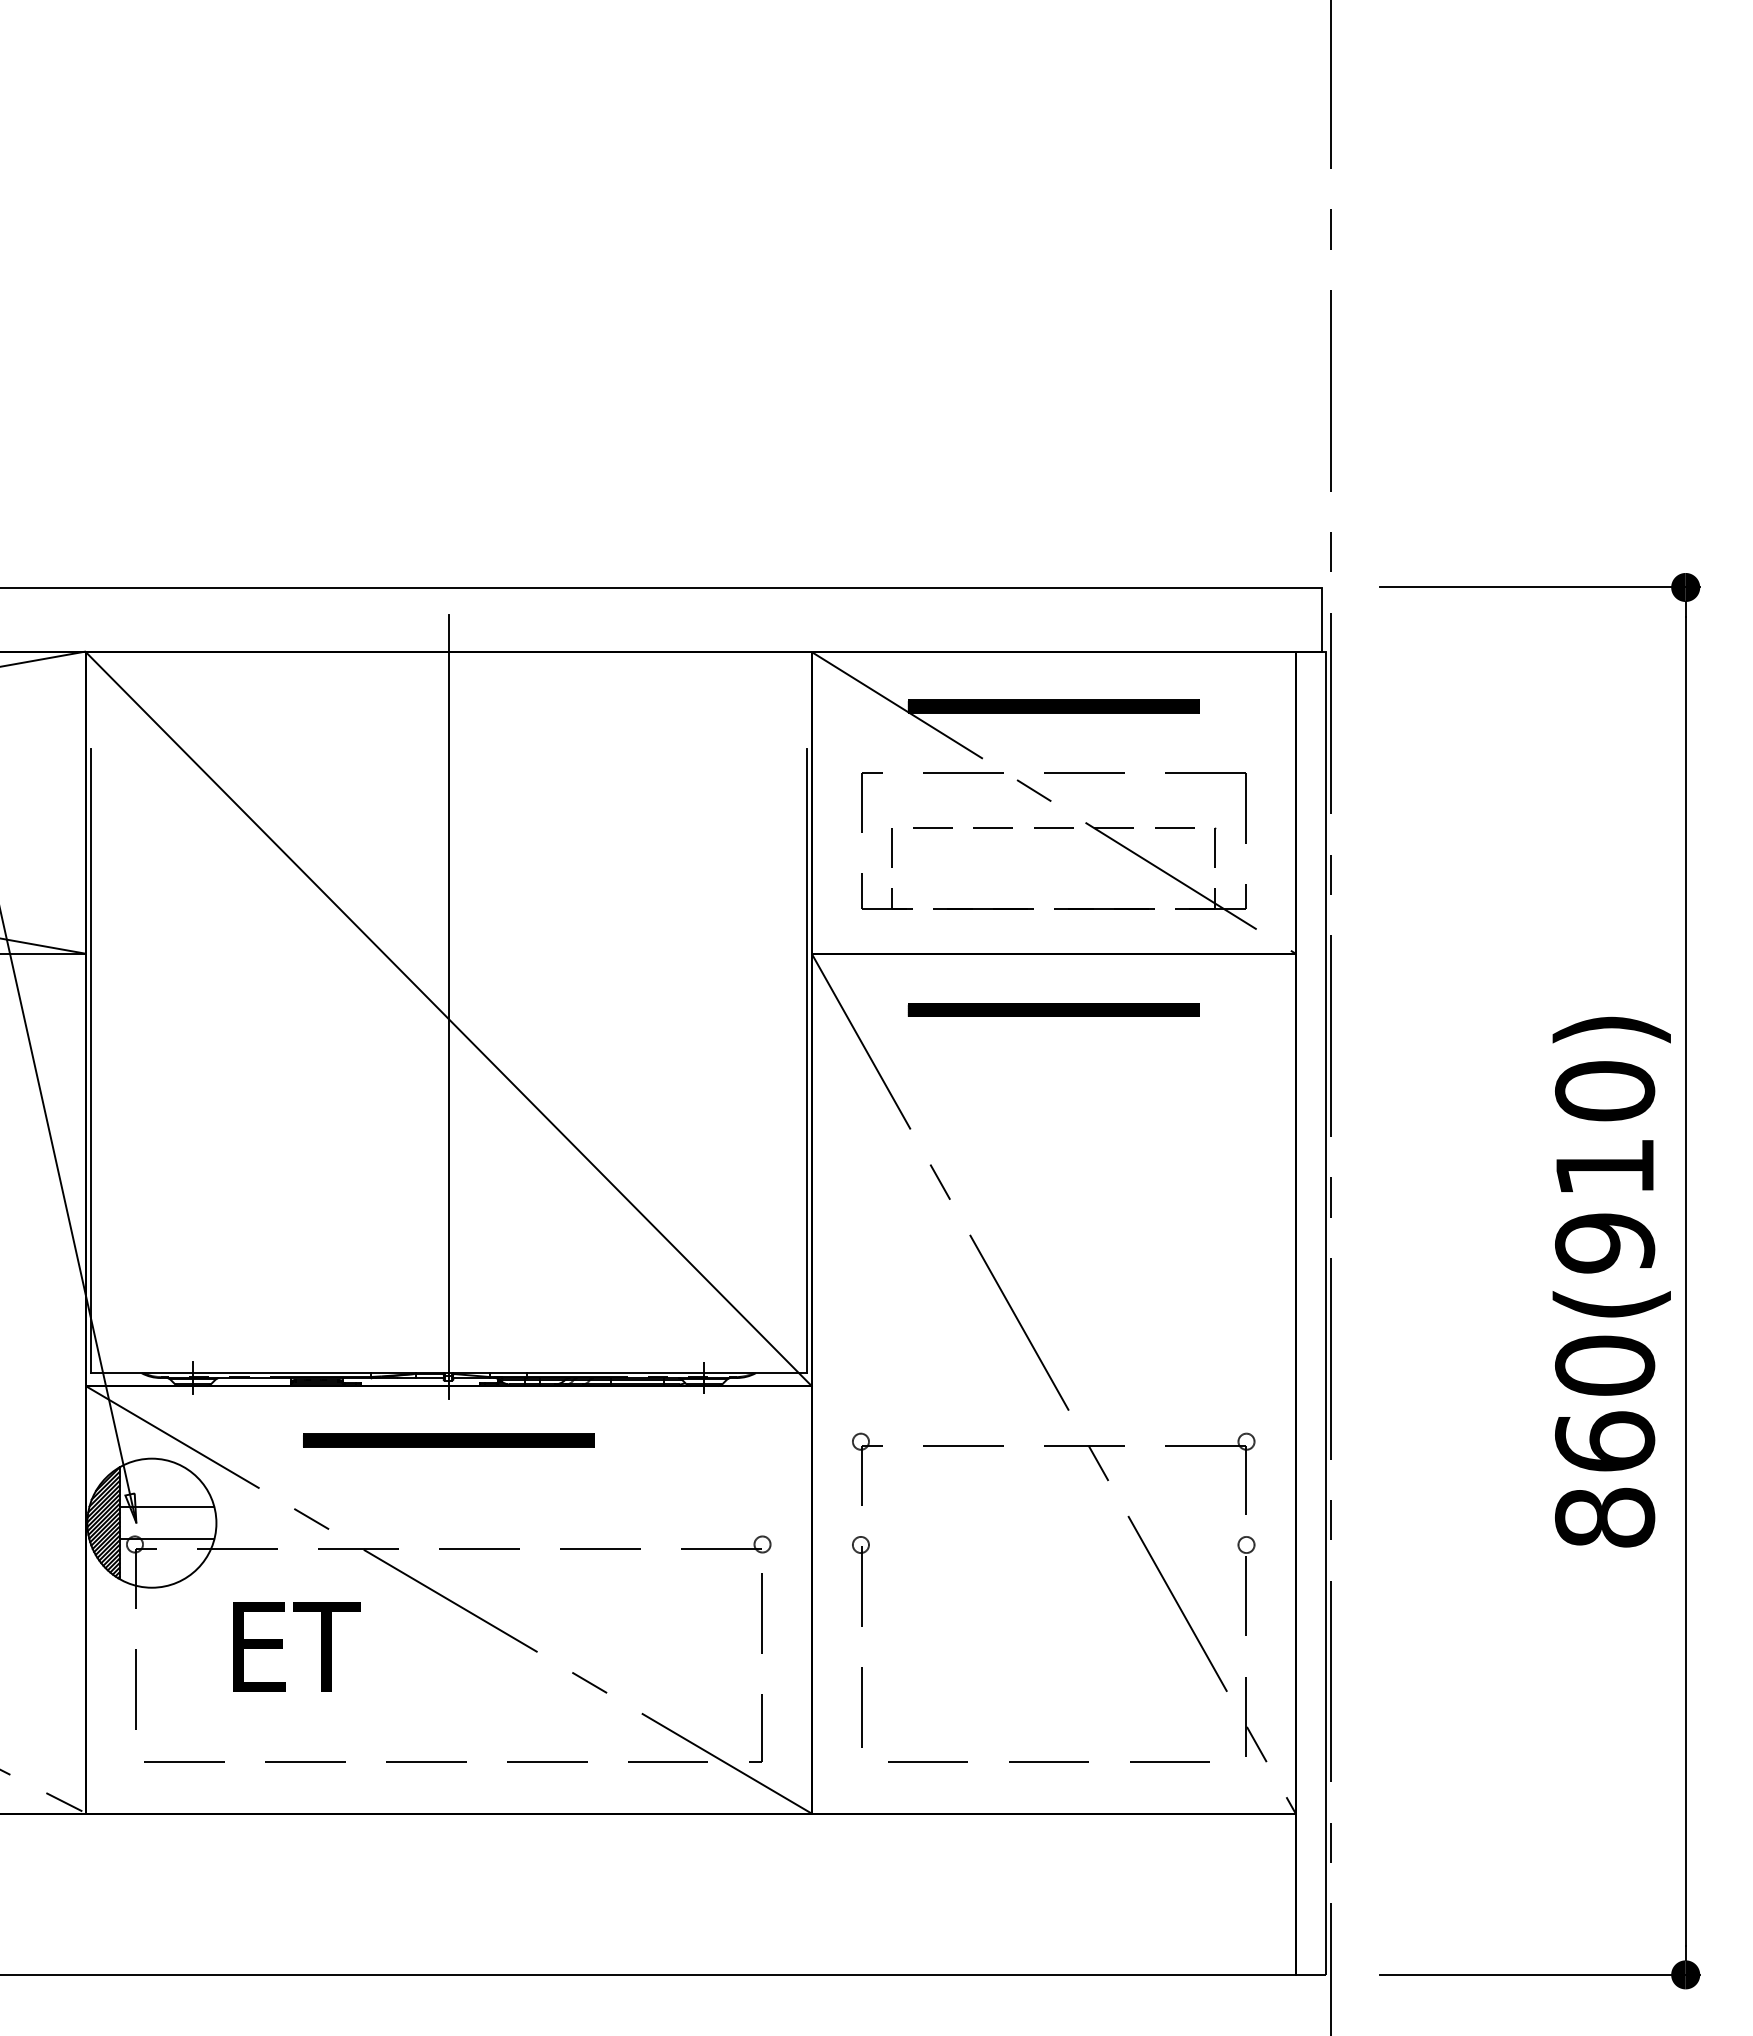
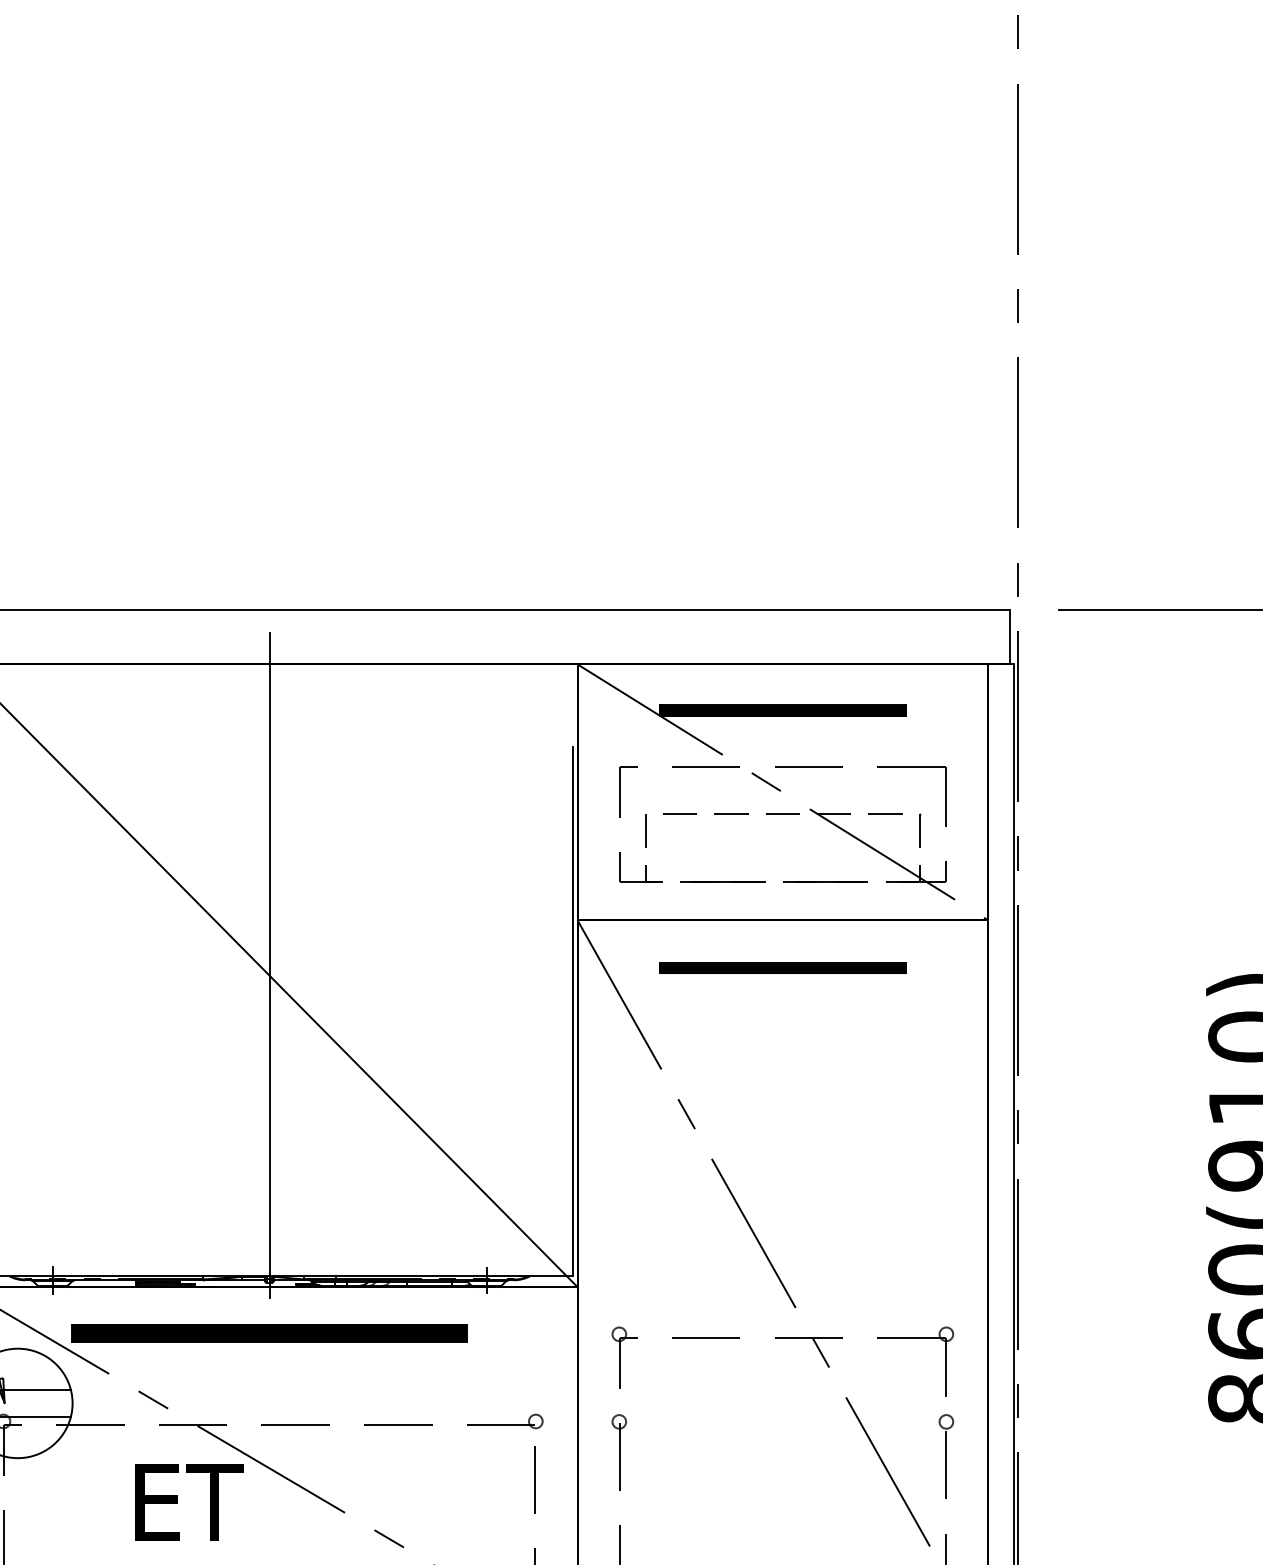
part: (448, 1440) -> (269, 1333), size x1.6
text: (296, 1646) -> (188, 1502), moved

